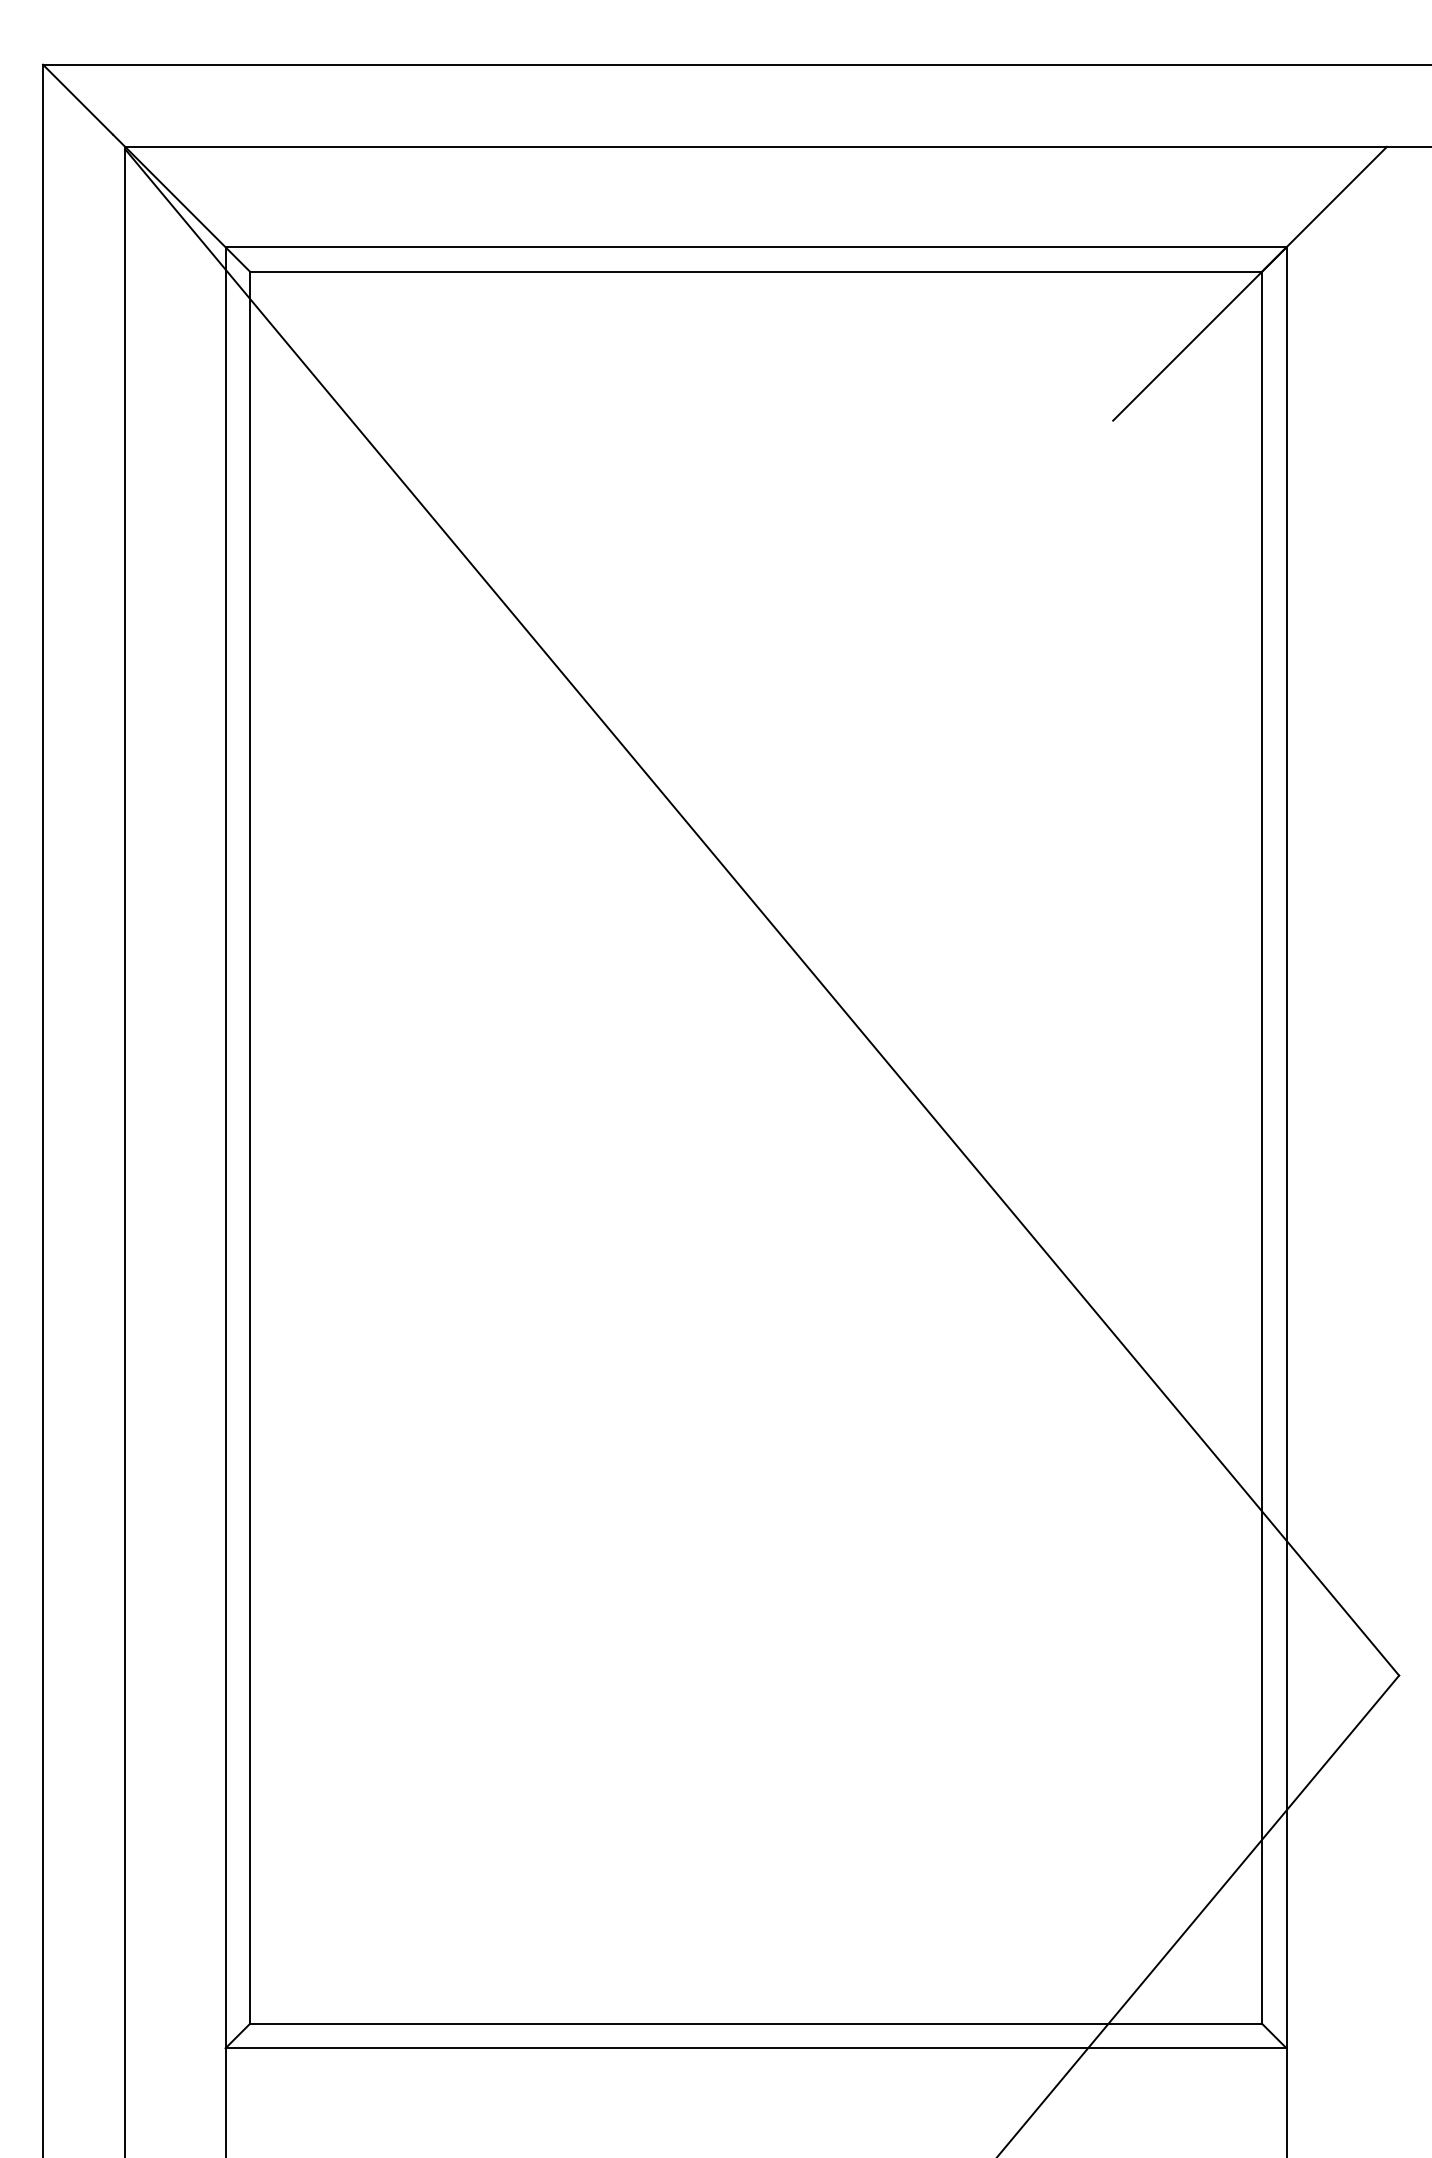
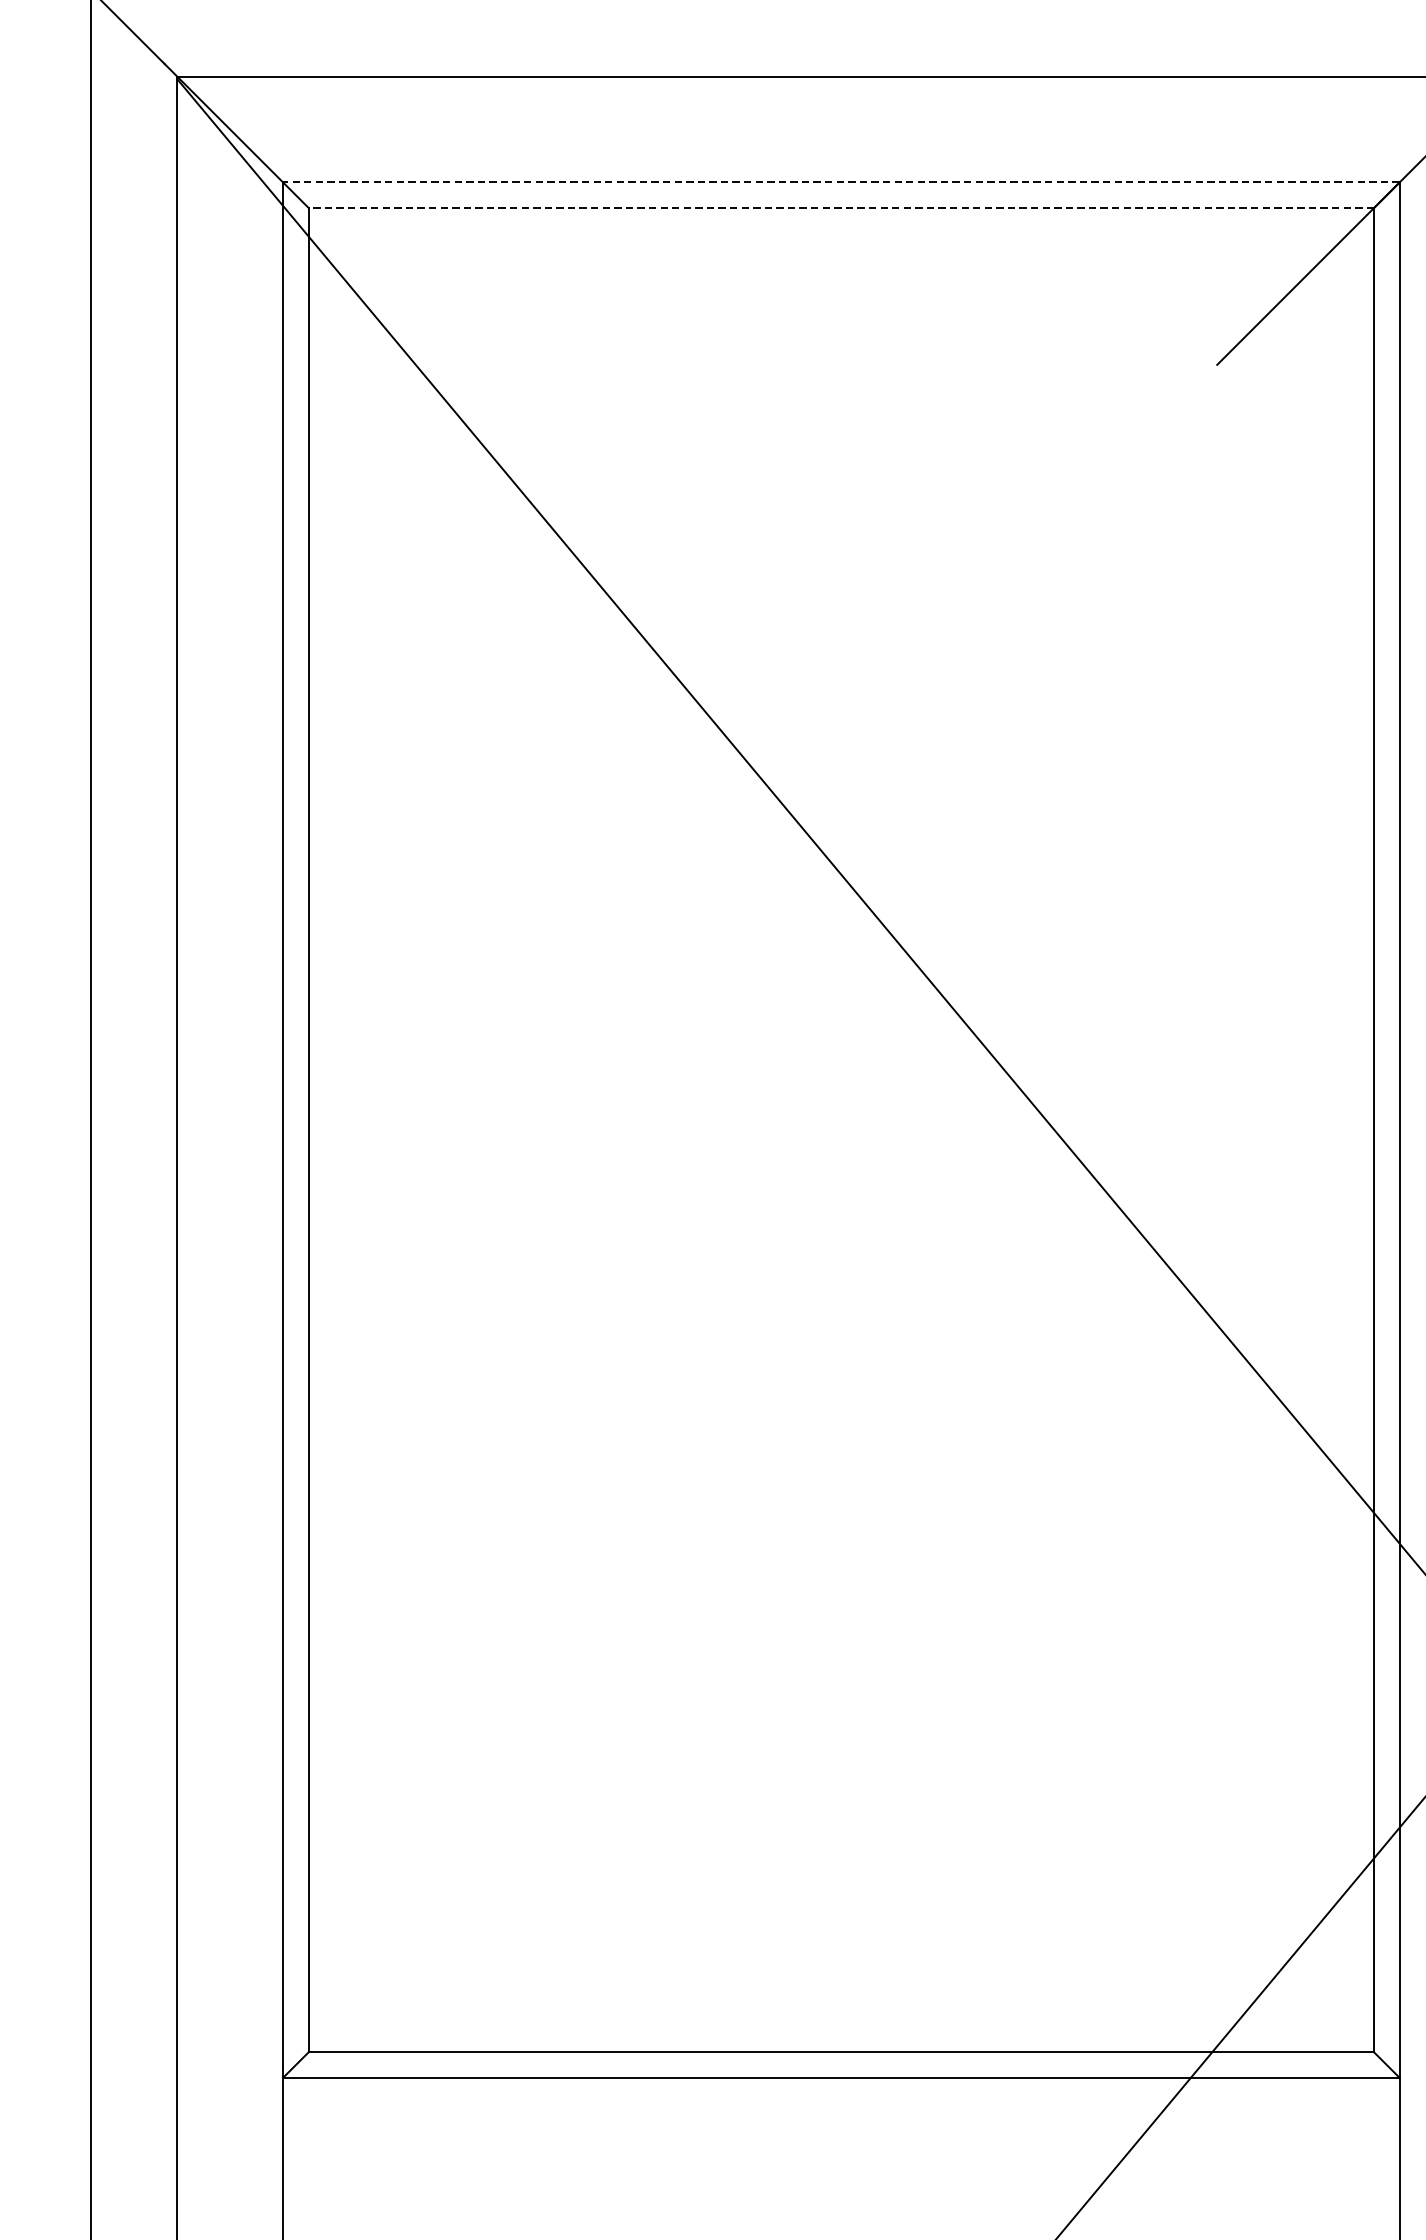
line: (755, 247) -> (840, 182), solid -> dashed
line: (755, 271) -> (840, 207), solid -> dashed

